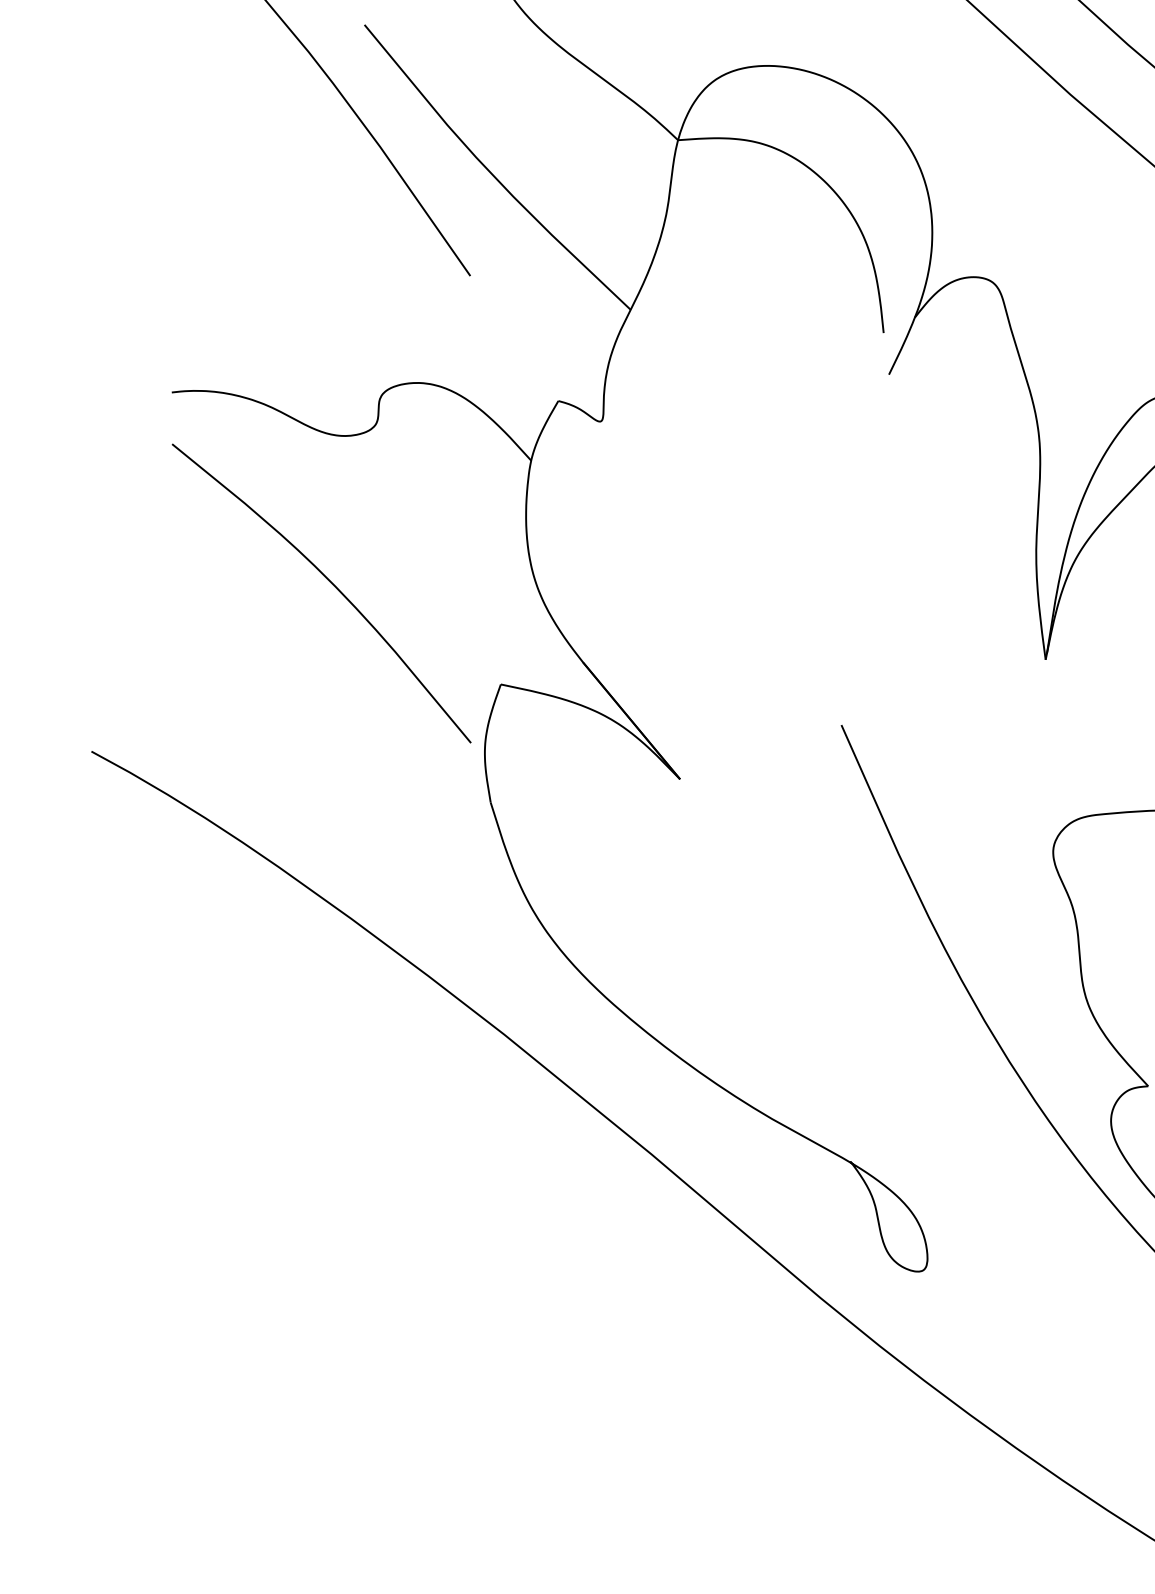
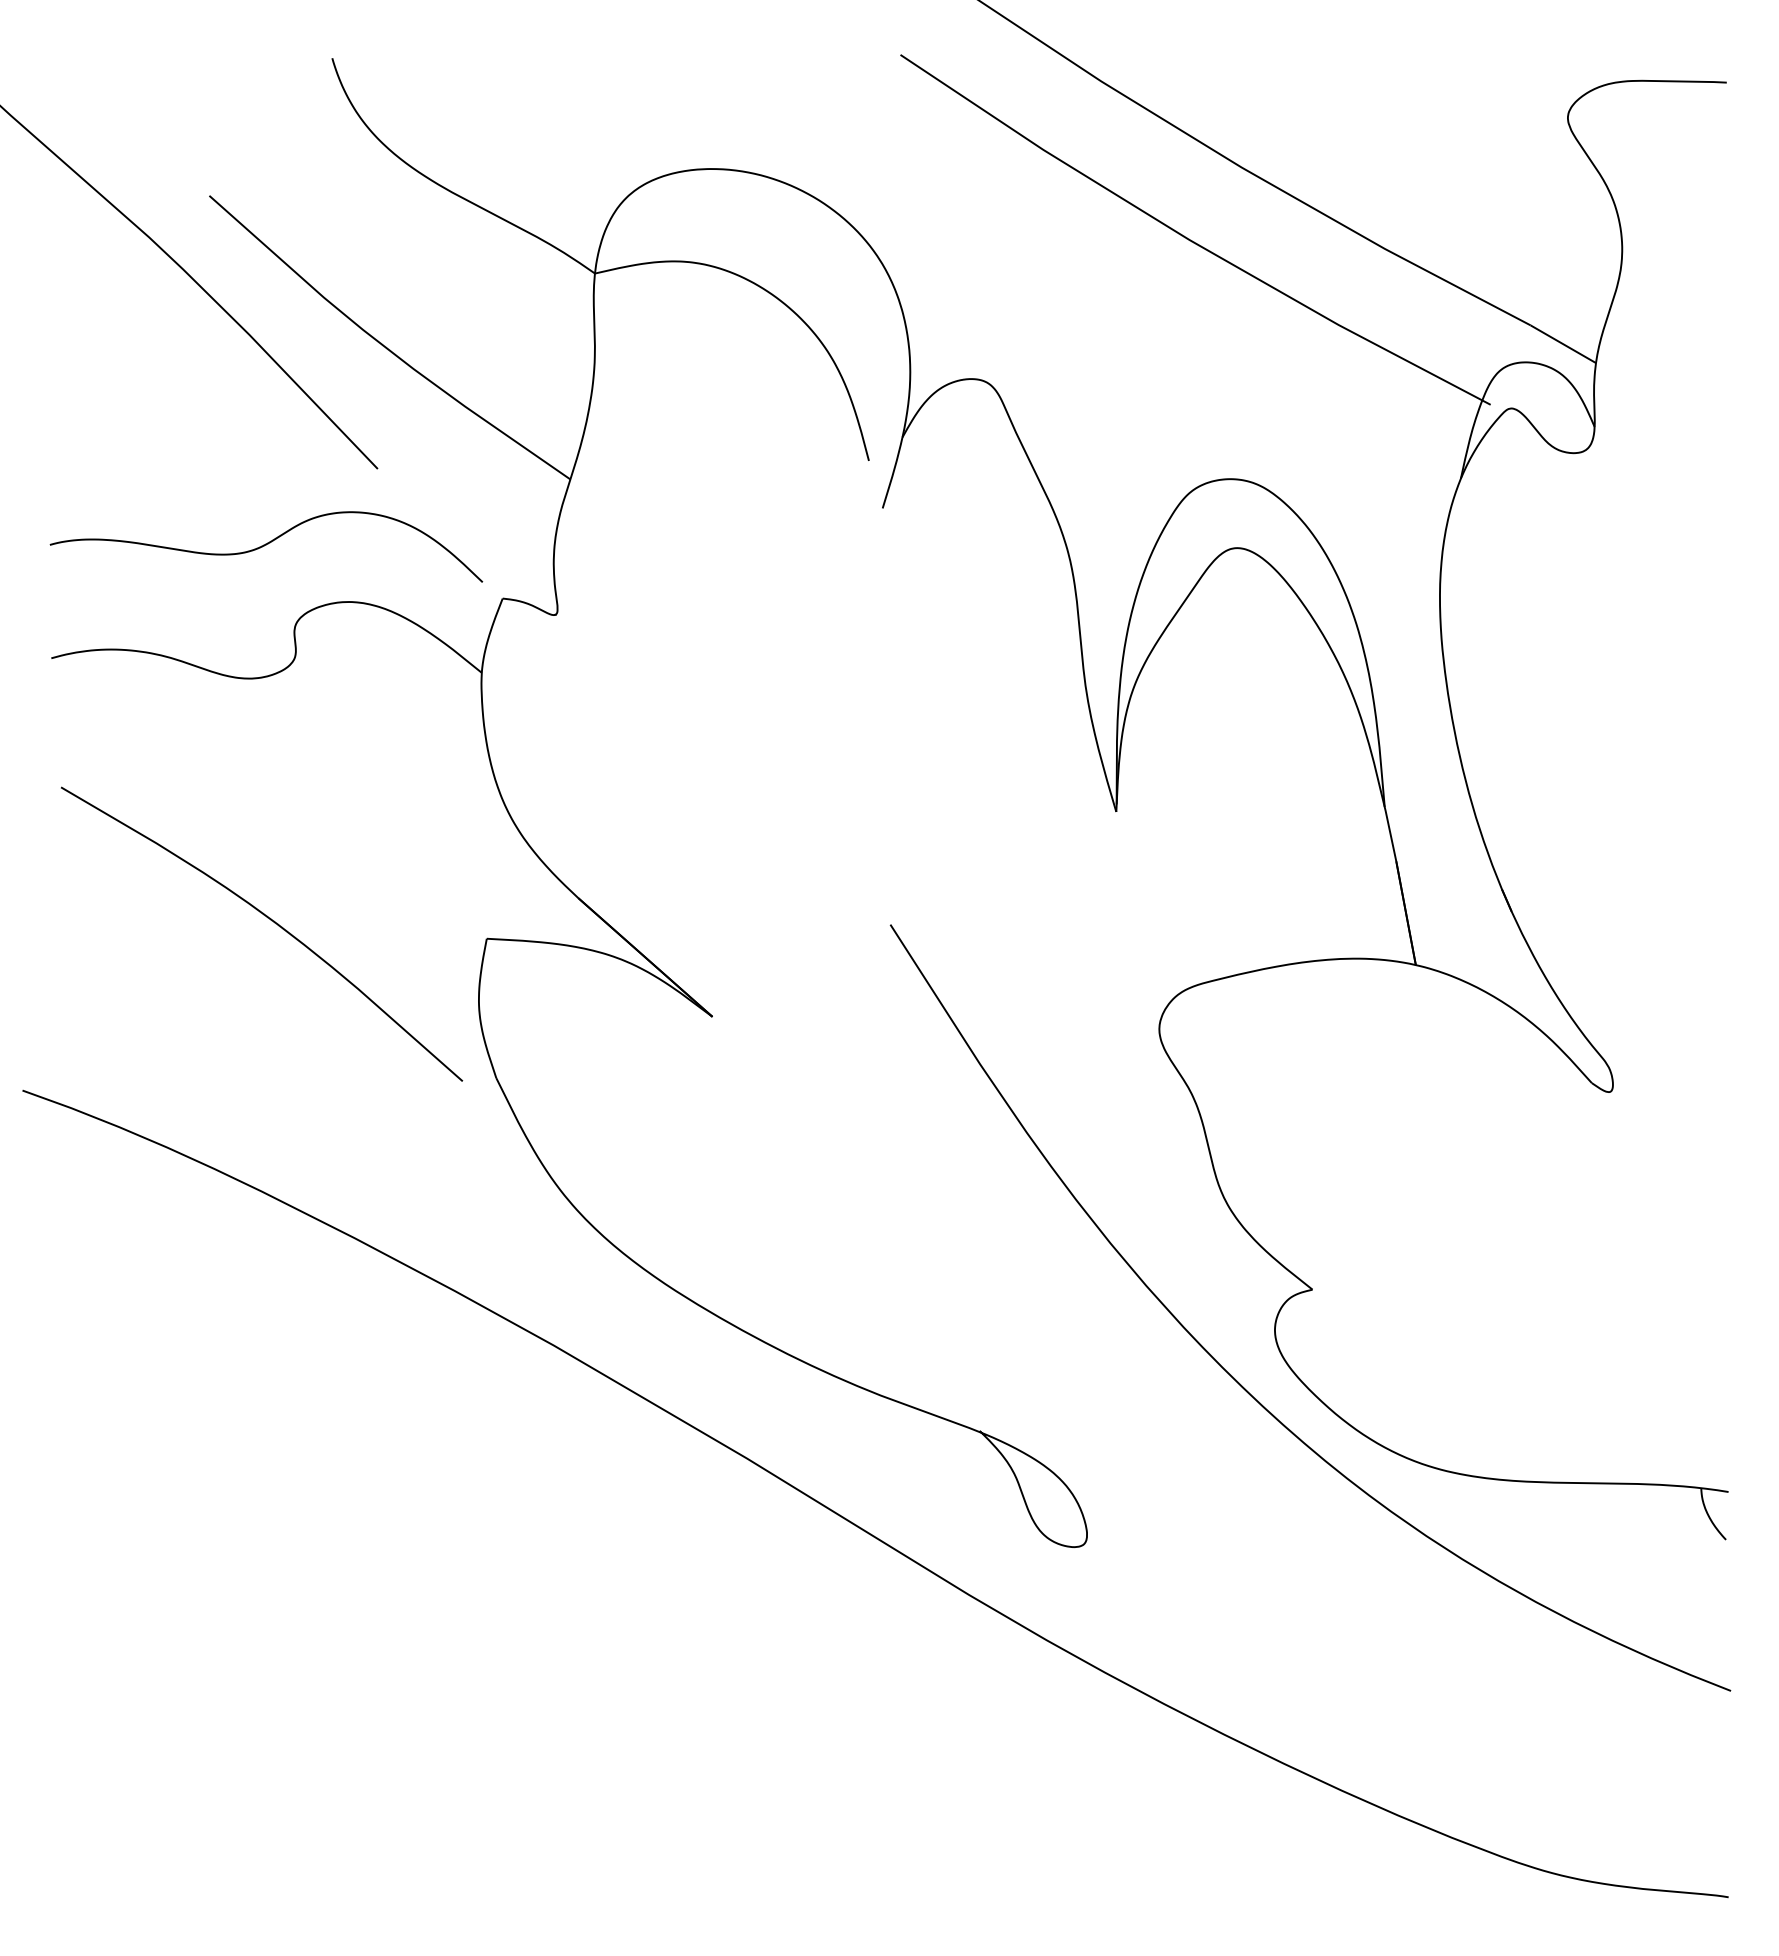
curve: (367, 325) -> (266, 545), added
curve: (330, 583) -> (270, 920), moved

